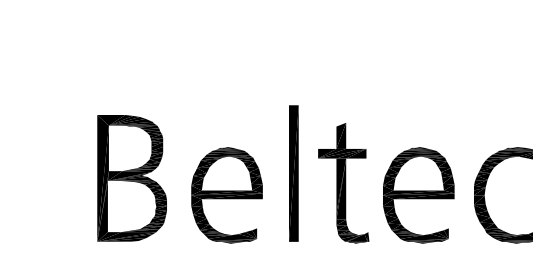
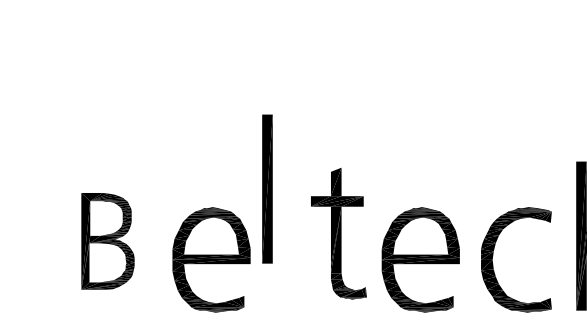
part: (293, 173) -> (267, 188), moved
part: (131, 178) -> (107, 241), size x0.7
part: (343, 183) -> (338, 233), moved

